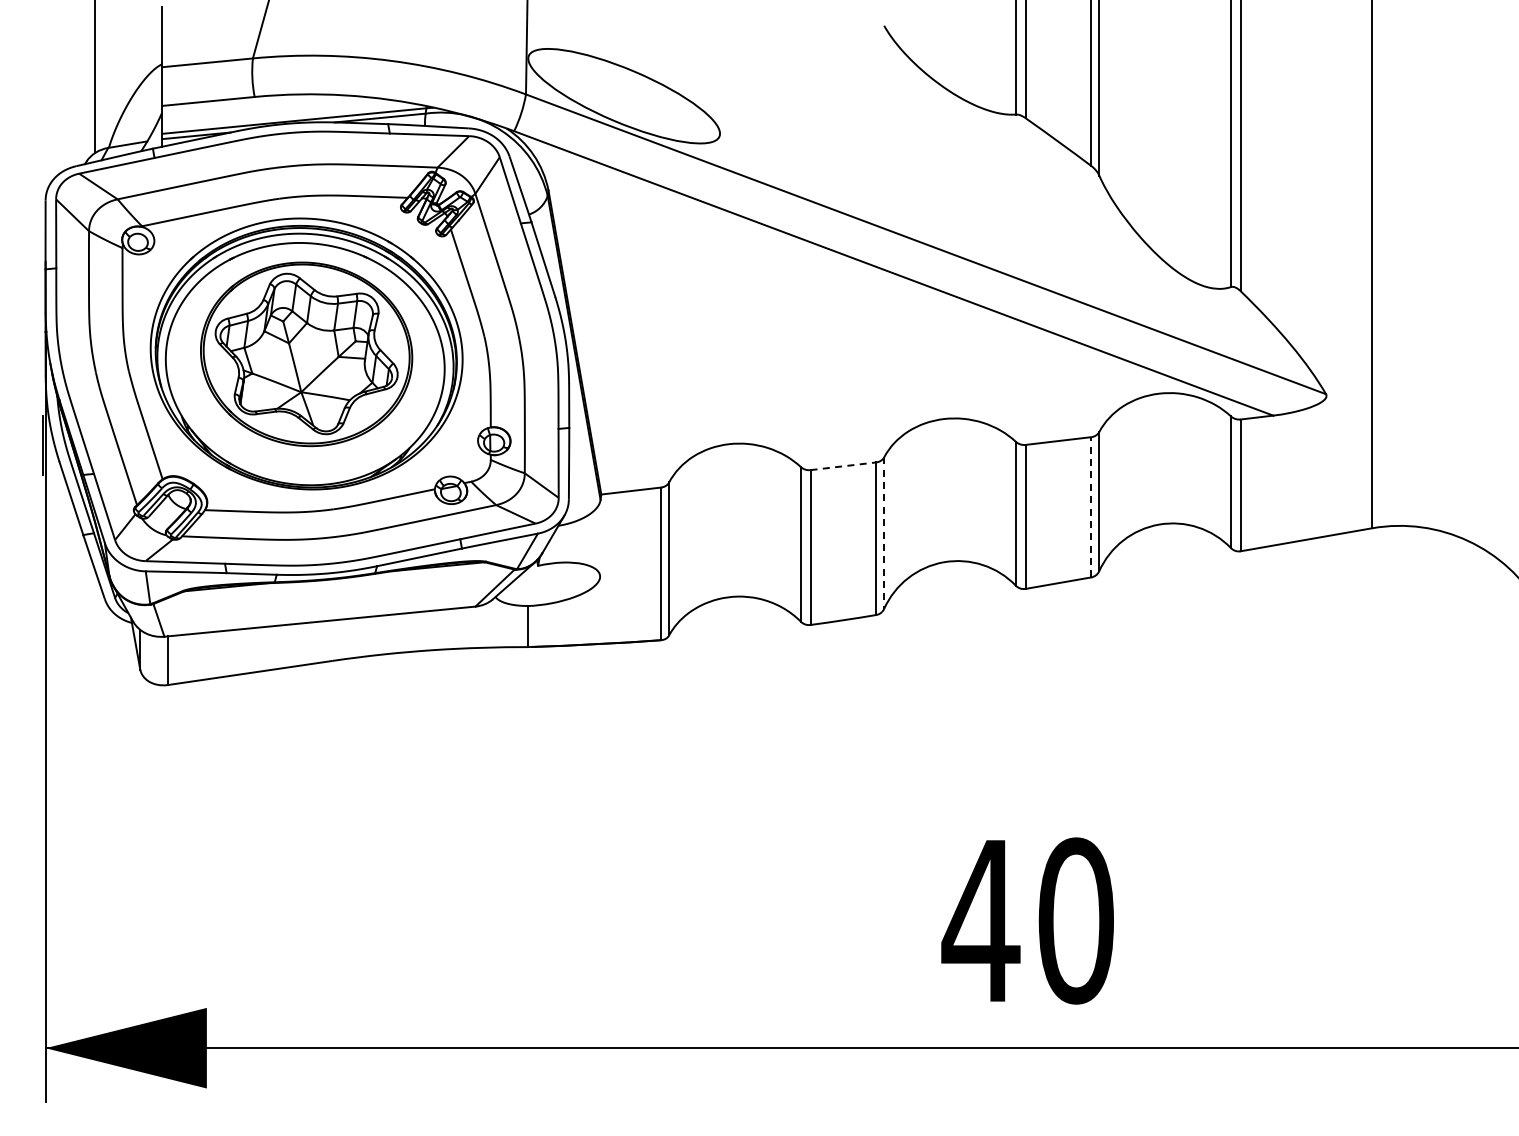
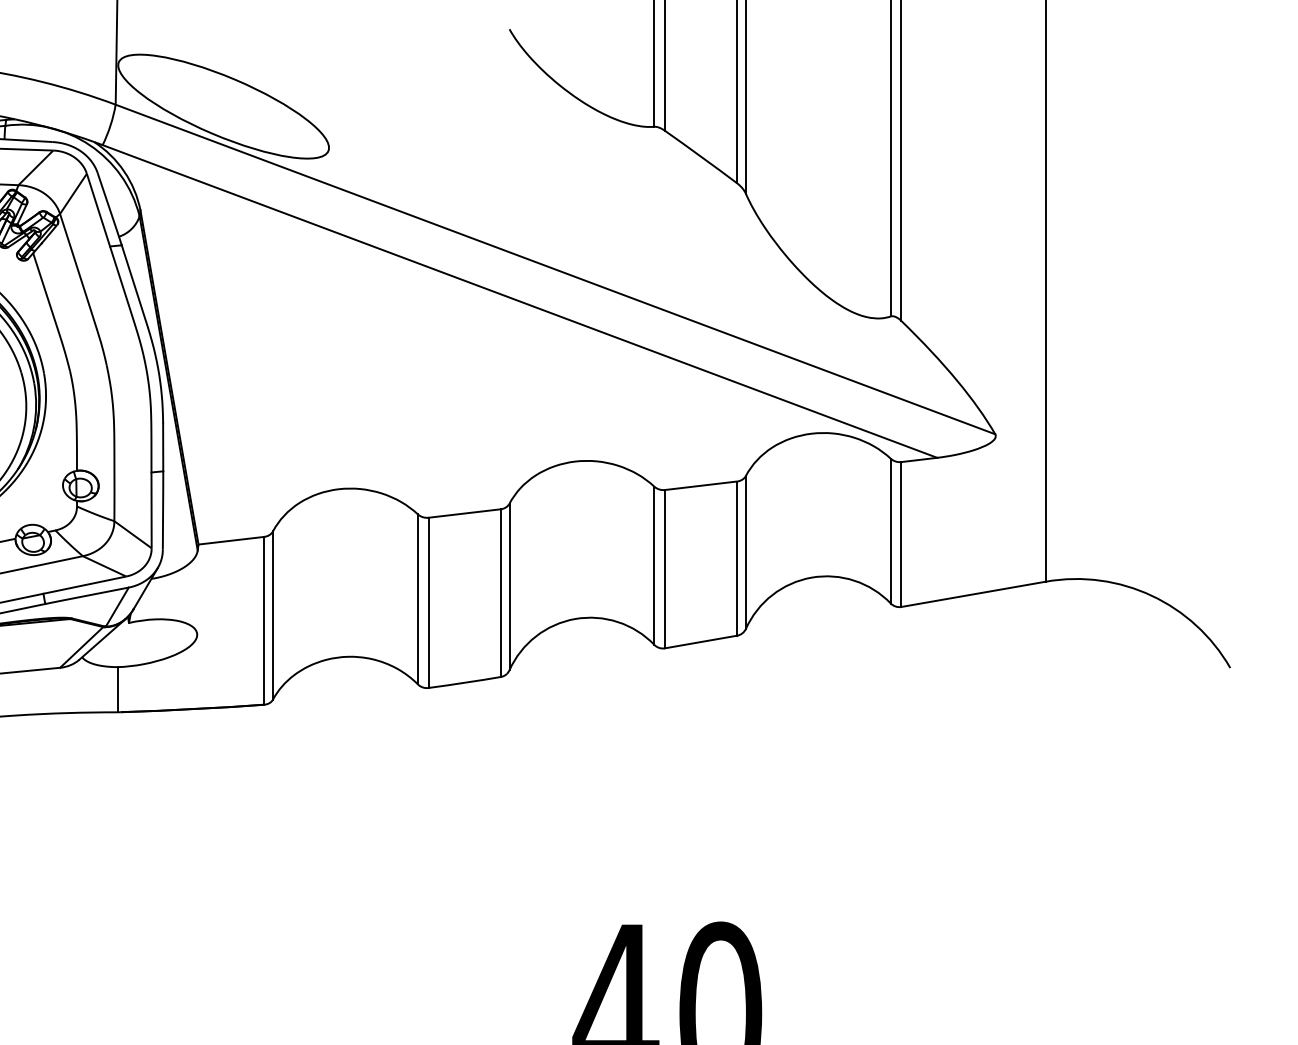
line: (843, 466) -> (464, 513), dashed -> solid
line: (1091, 506) -> (737, 557), dashed -> solid
line: (884, 533) -> (509, 587), dashed -> solid

